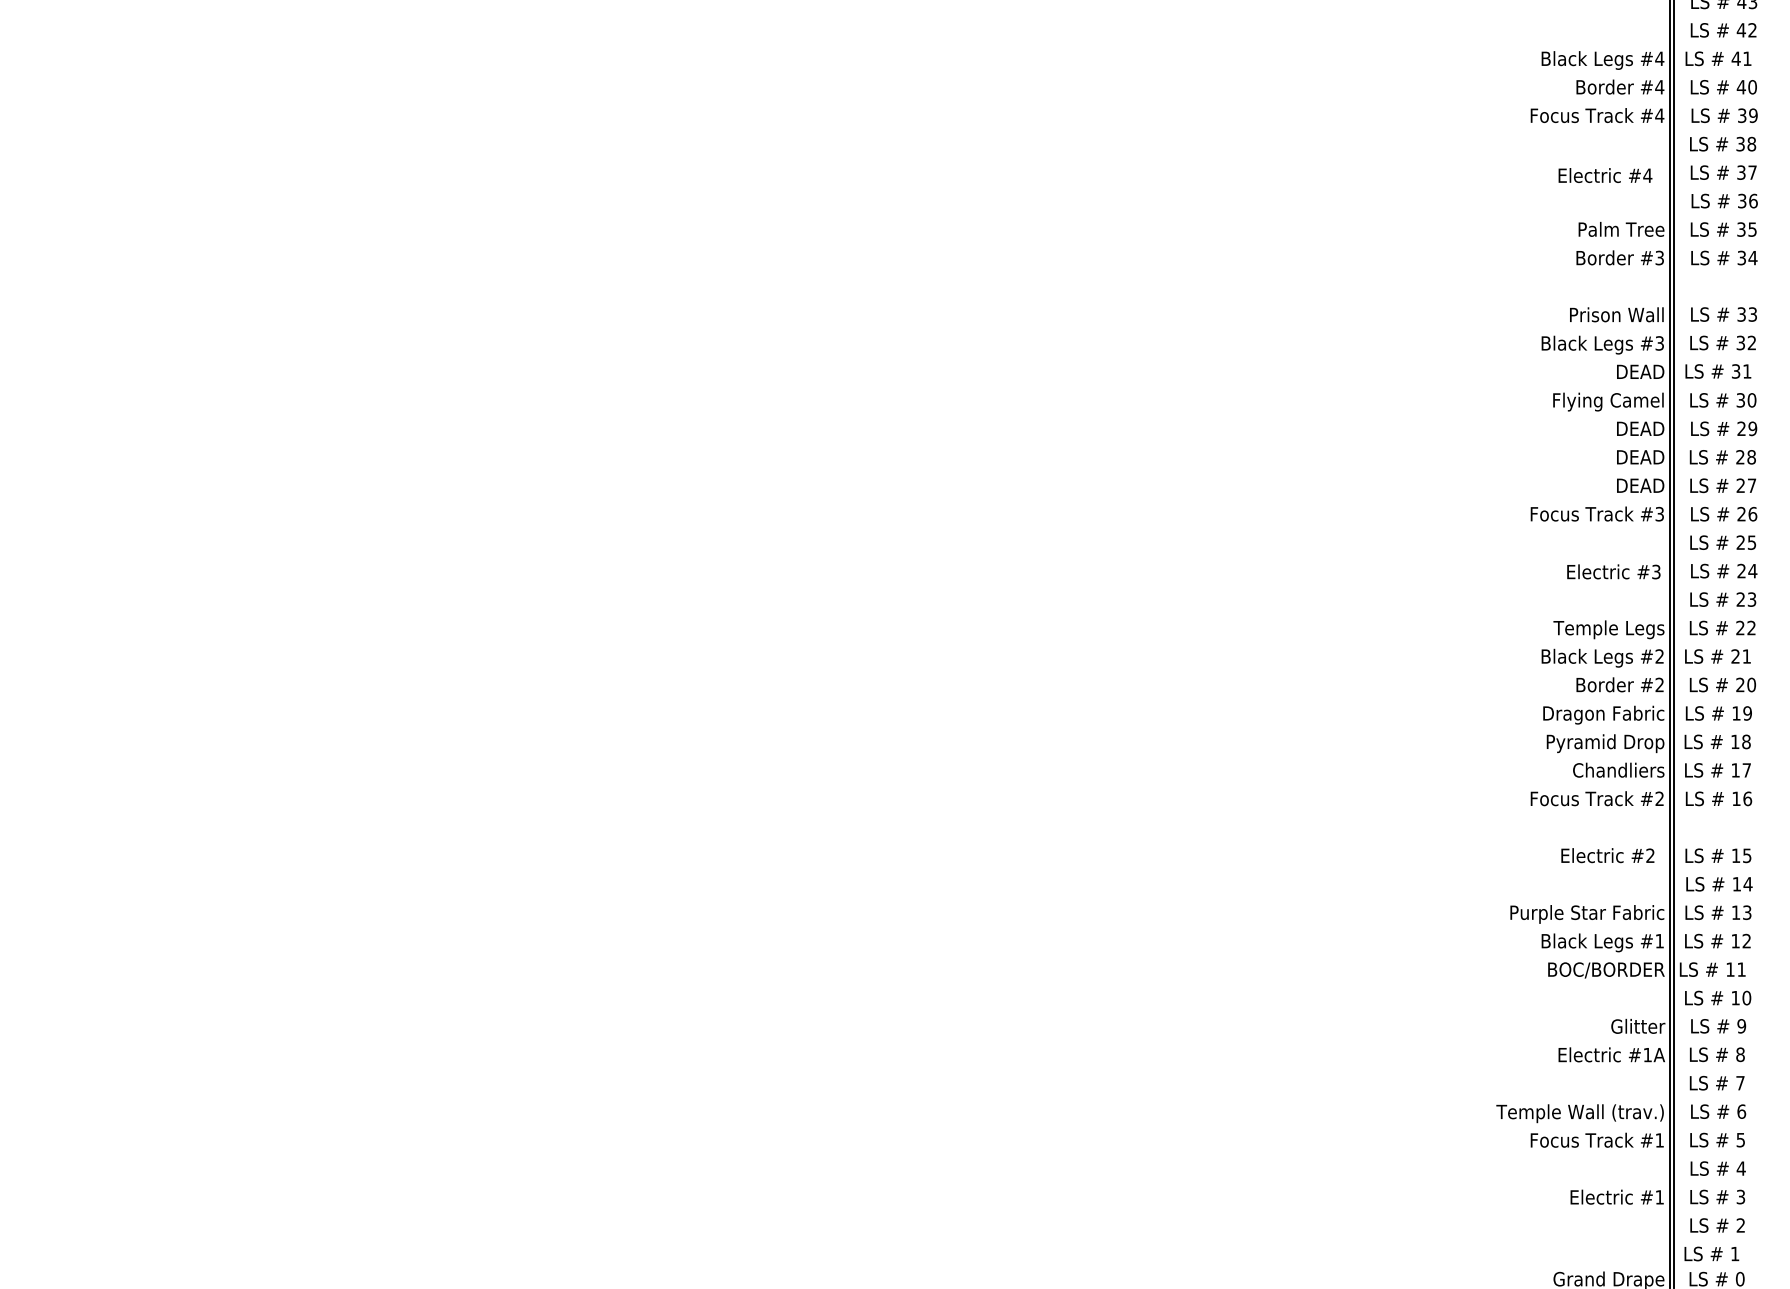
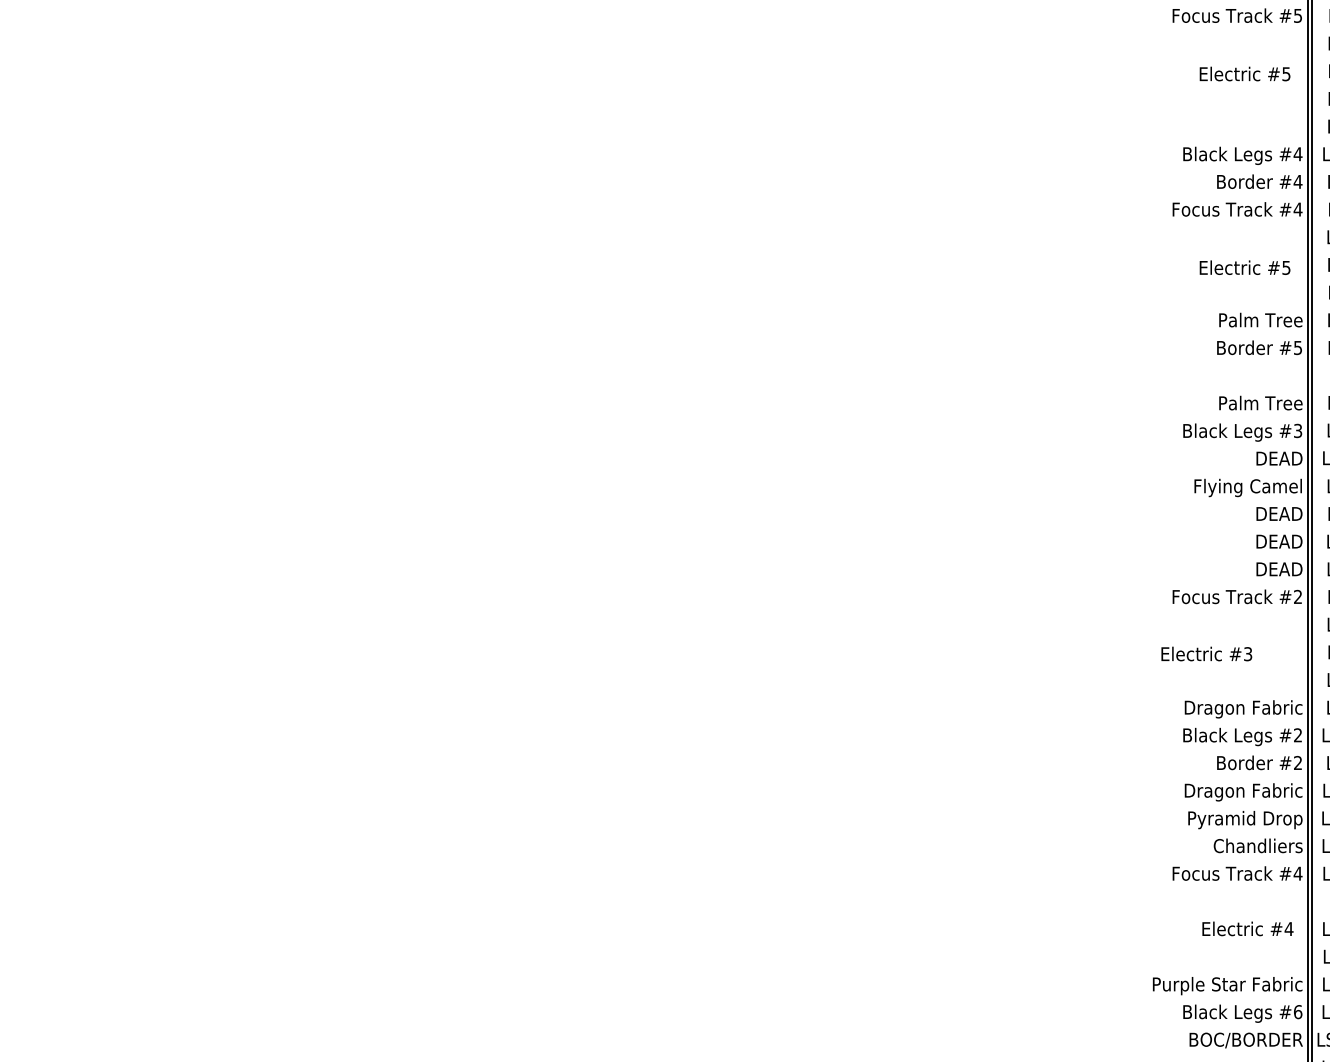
text: (1647, 175) -> (1286, 267), #4 -> #5
text: (1659, 257) -> (1297, 347), #3 -> #5
text: (1617, 314) -> (1256, 402), Prison Wall -> Palm Tree
text: (1659, 514) -> (1297, 597), #3 -> #2
text: (1613, 571) -> (1206, 653), moved
text: (1603, 629) -> (1243, 709), Temple Legs -> Dragon Fabric
text: (1659, 798) -> (1297, 873), #2 -> #4
text: (1650, 855) -> (1289, 928), #2 -> #4
text: (1659, 940) -> (1297, 1011), #1 -> #6

